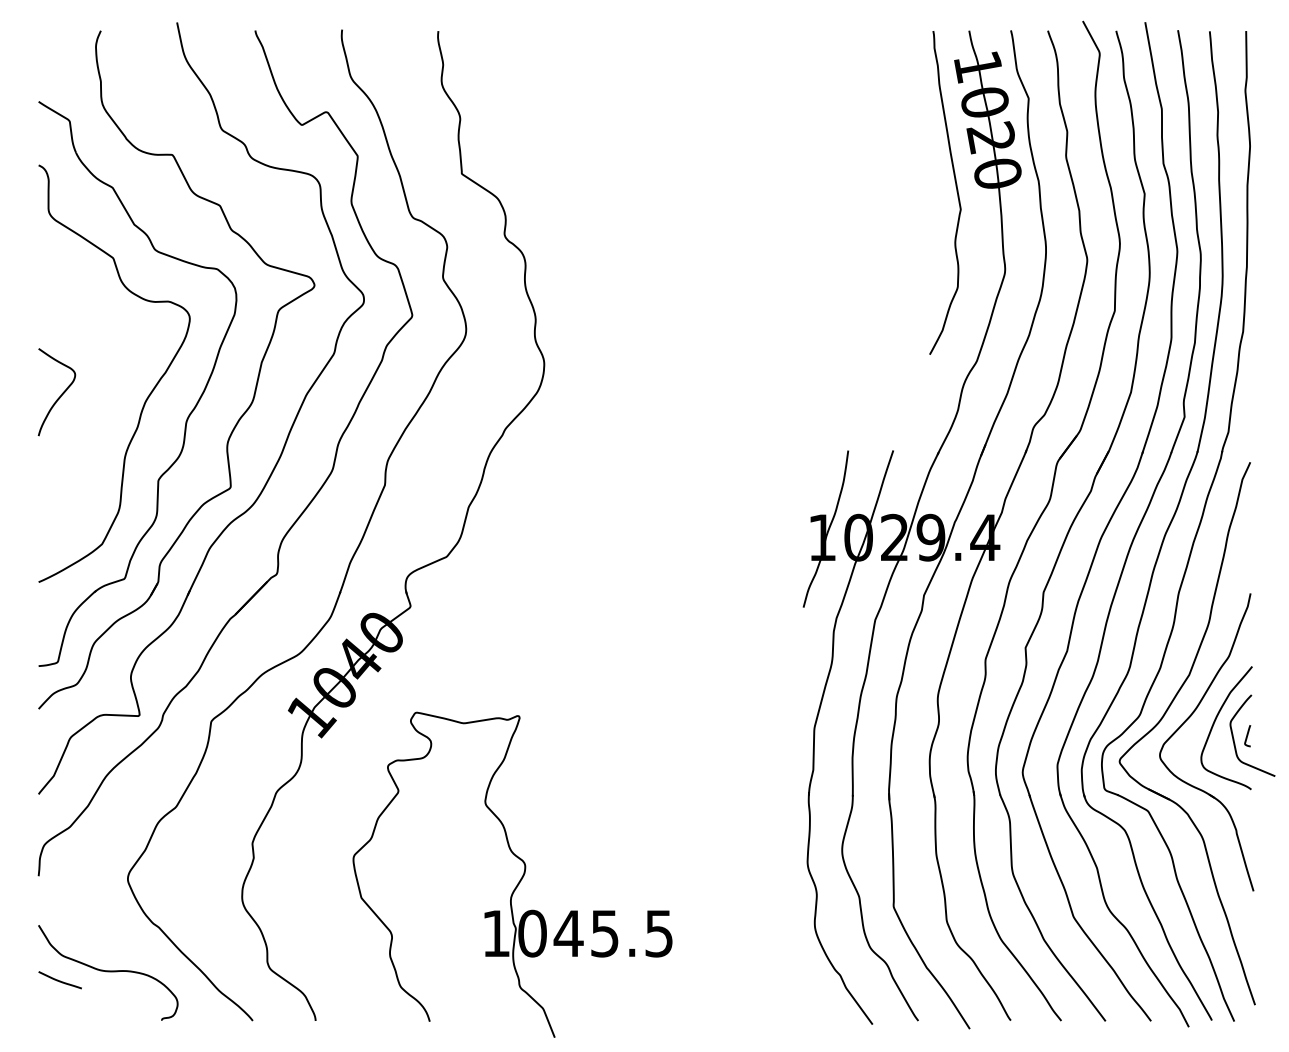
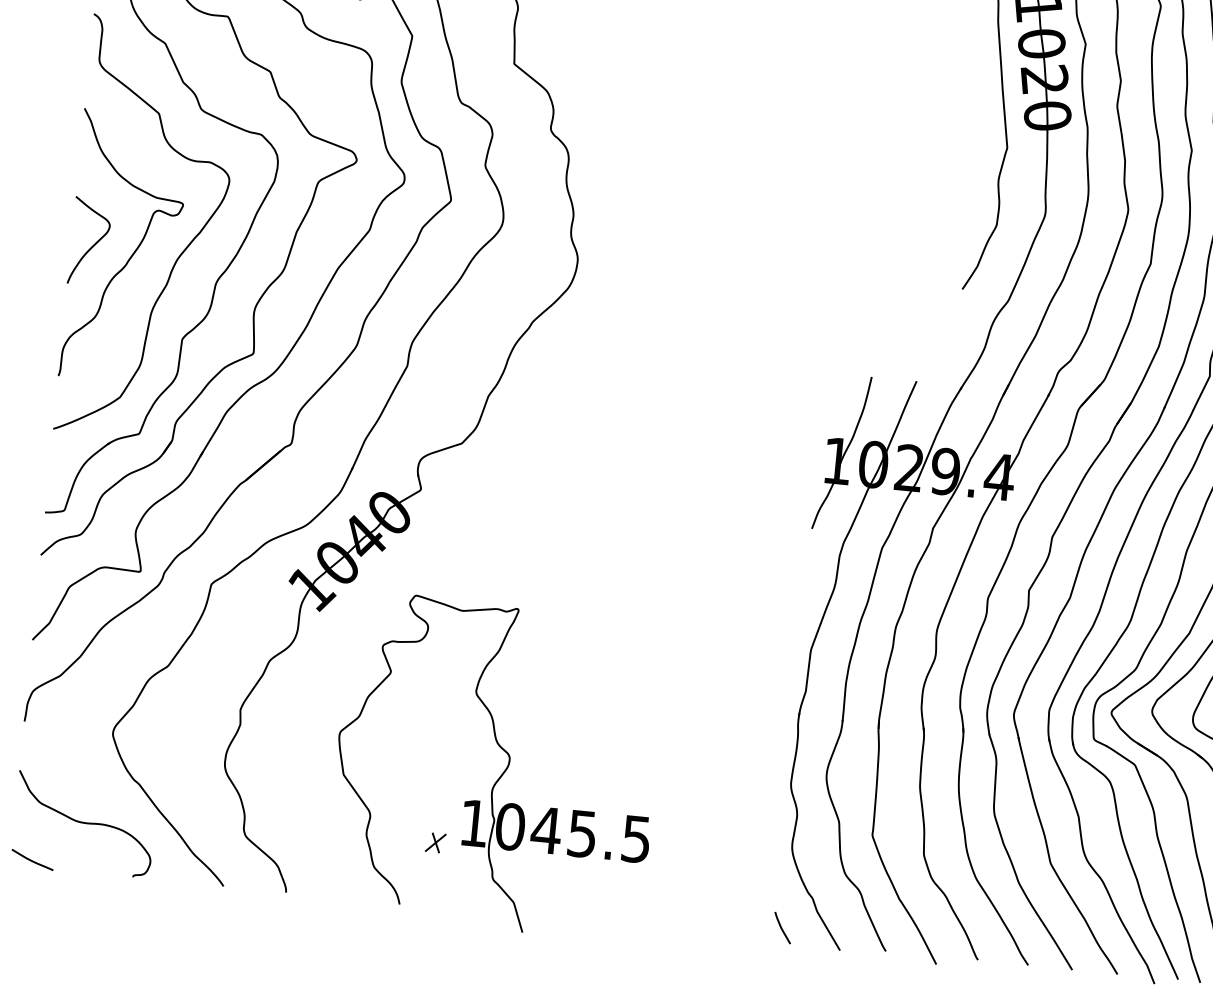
curve: (100, 399) -> (132, 253), added
part: (459, 956) -> (435, 842), added
curve: (59, 980) -> (31, 860), moved
curve: (812, 1007) -> (781, 927), added

